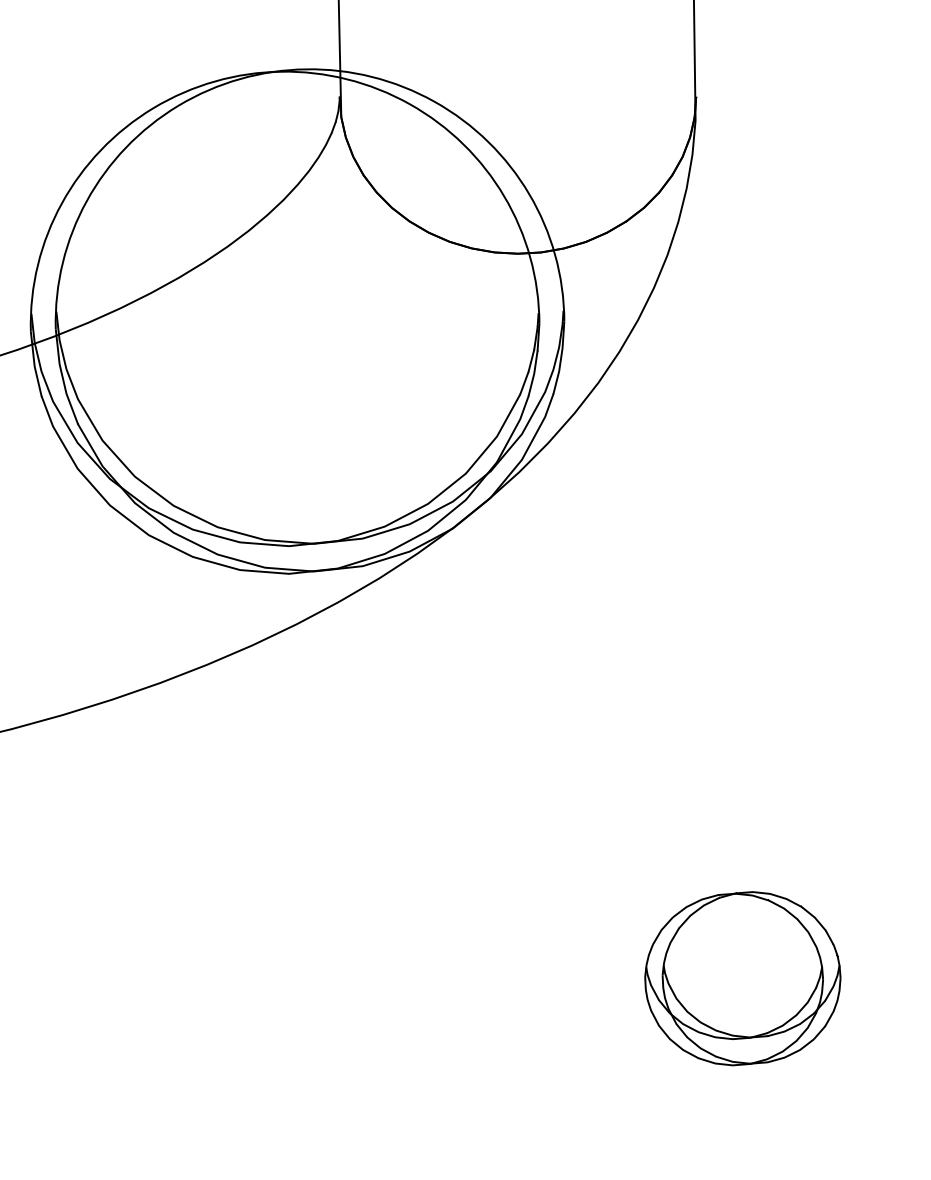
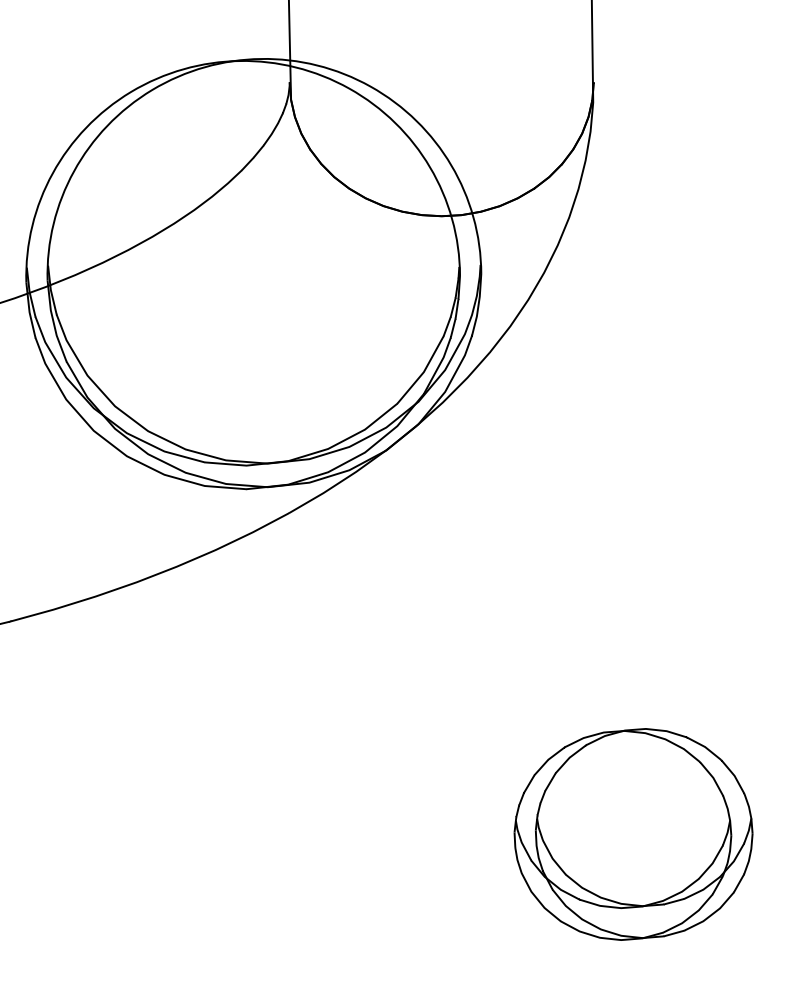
part: (742, 978) -> (633, 834), size x1.43

